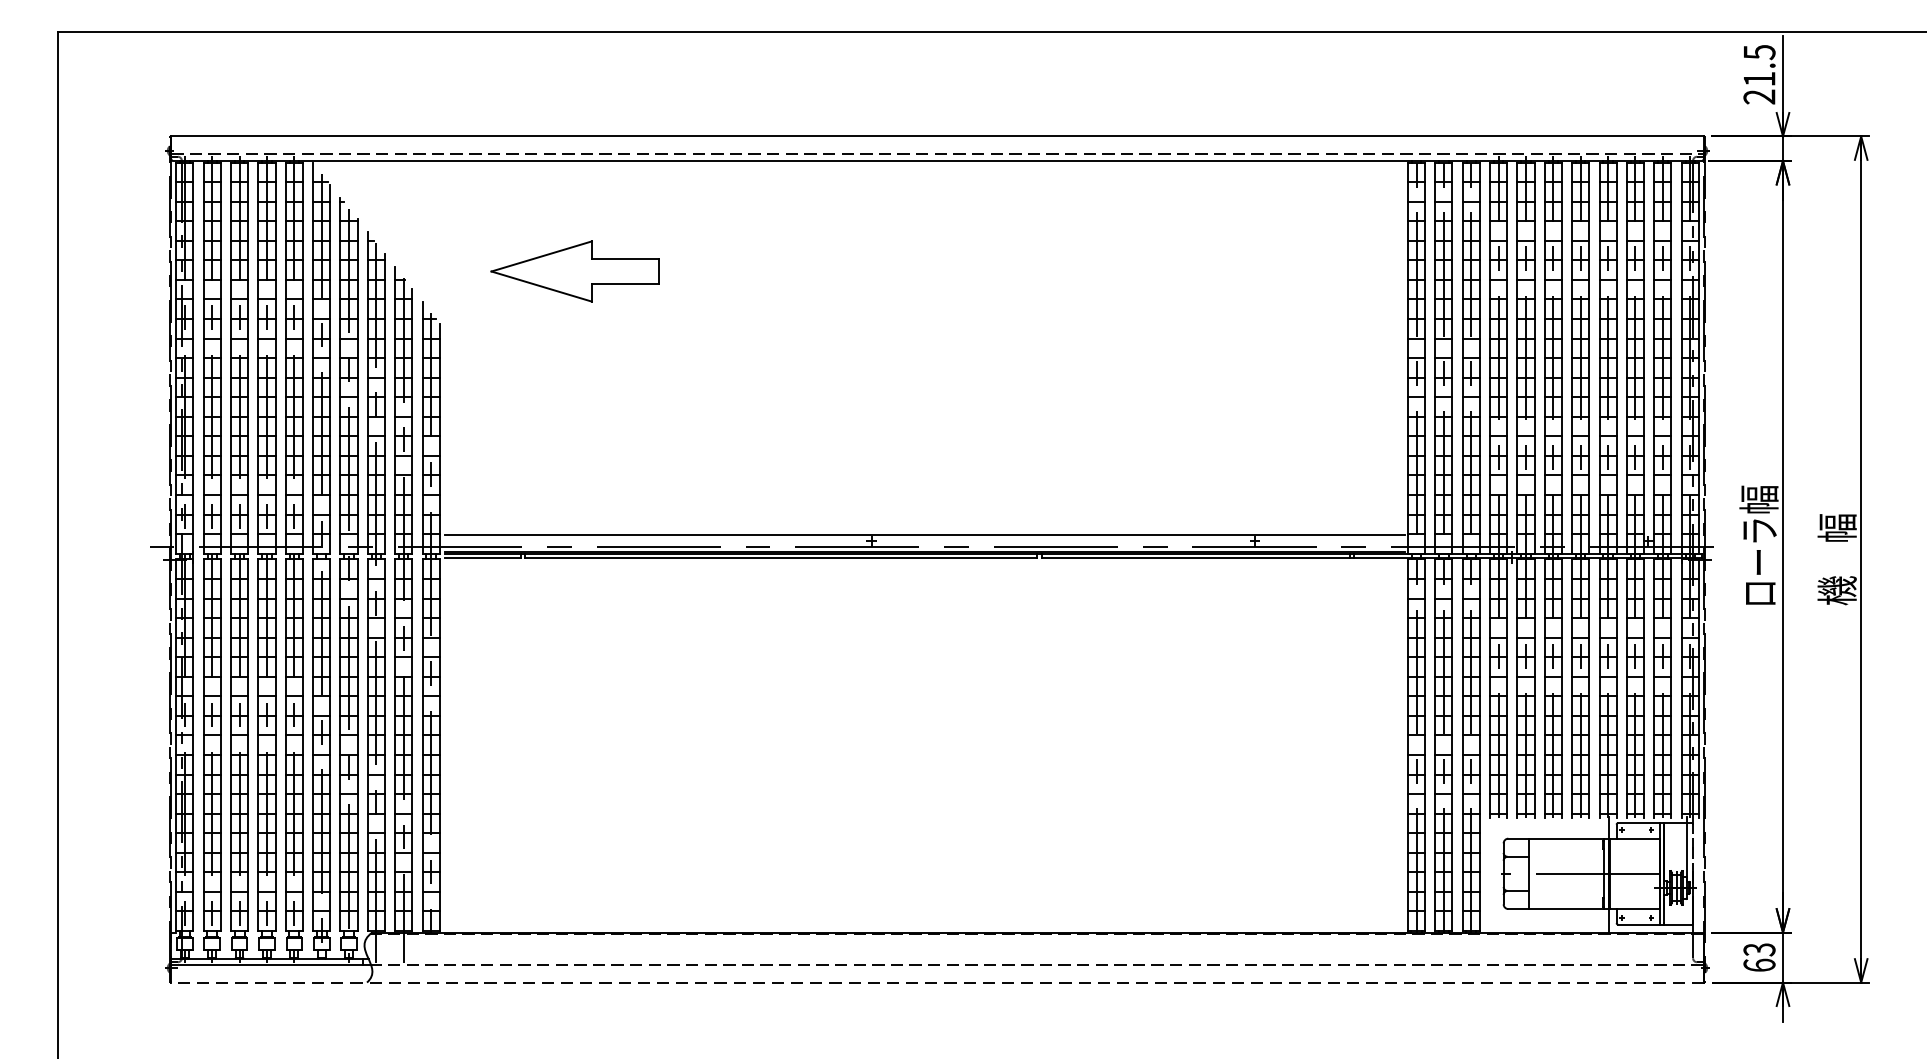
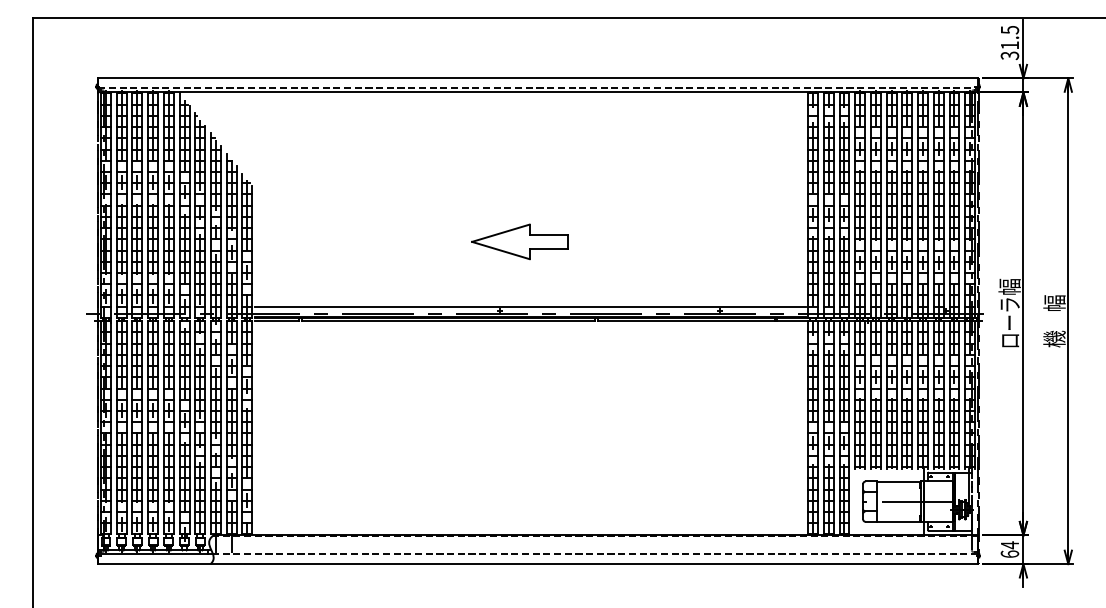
text: (1760, 96) -> (1010, 55), 21.5 -> 31.5
part: (574, 270) -> (519, 241), moved
text: (1758, 950) -> (1009, 545), 63 -> 64
line: (938, 983) -> (538, 564), dashed -> solid

